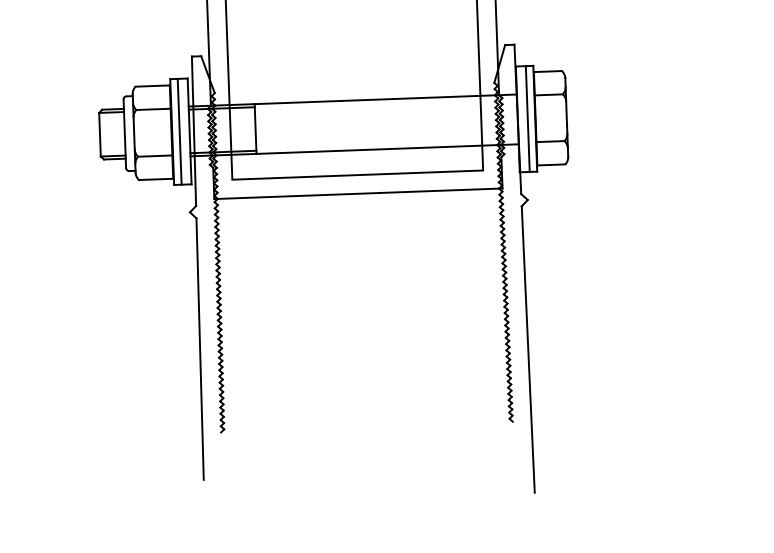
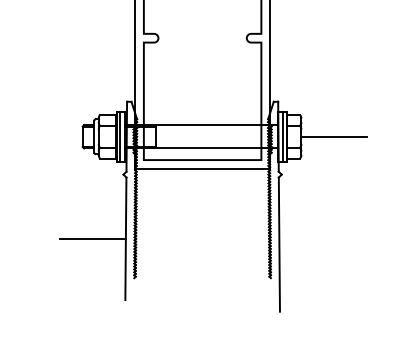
line: (635, 114) -> (333, 136), added
line: (128, 351) -> (92, 238), added

